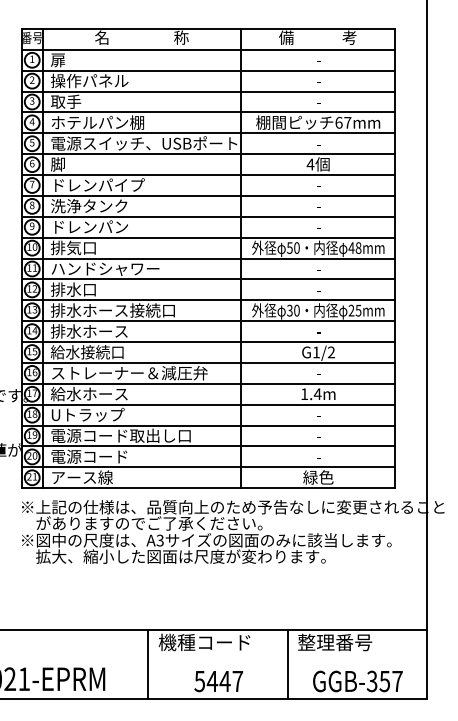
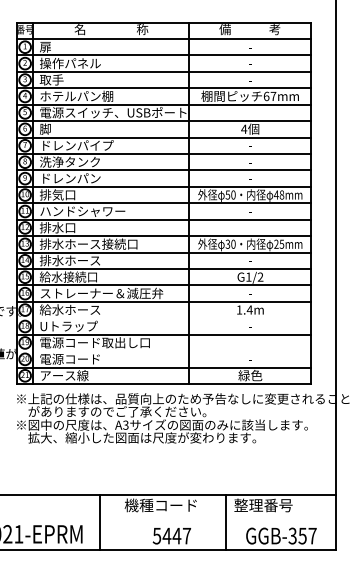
line: (208, 404) -> (163, 318), removed
line: (208, 446) -> (163, 351), removed
line: (148, 664) -> (100, 522), moved

